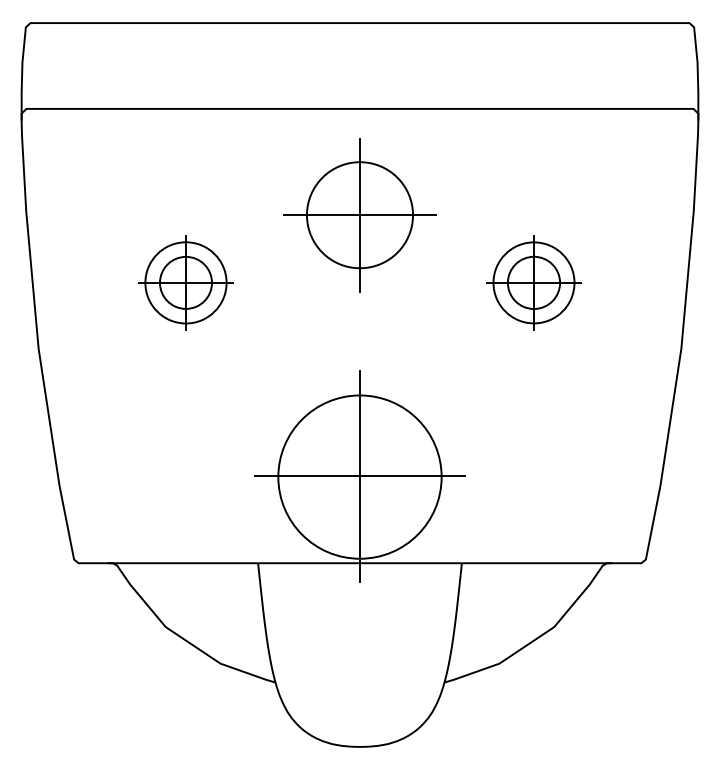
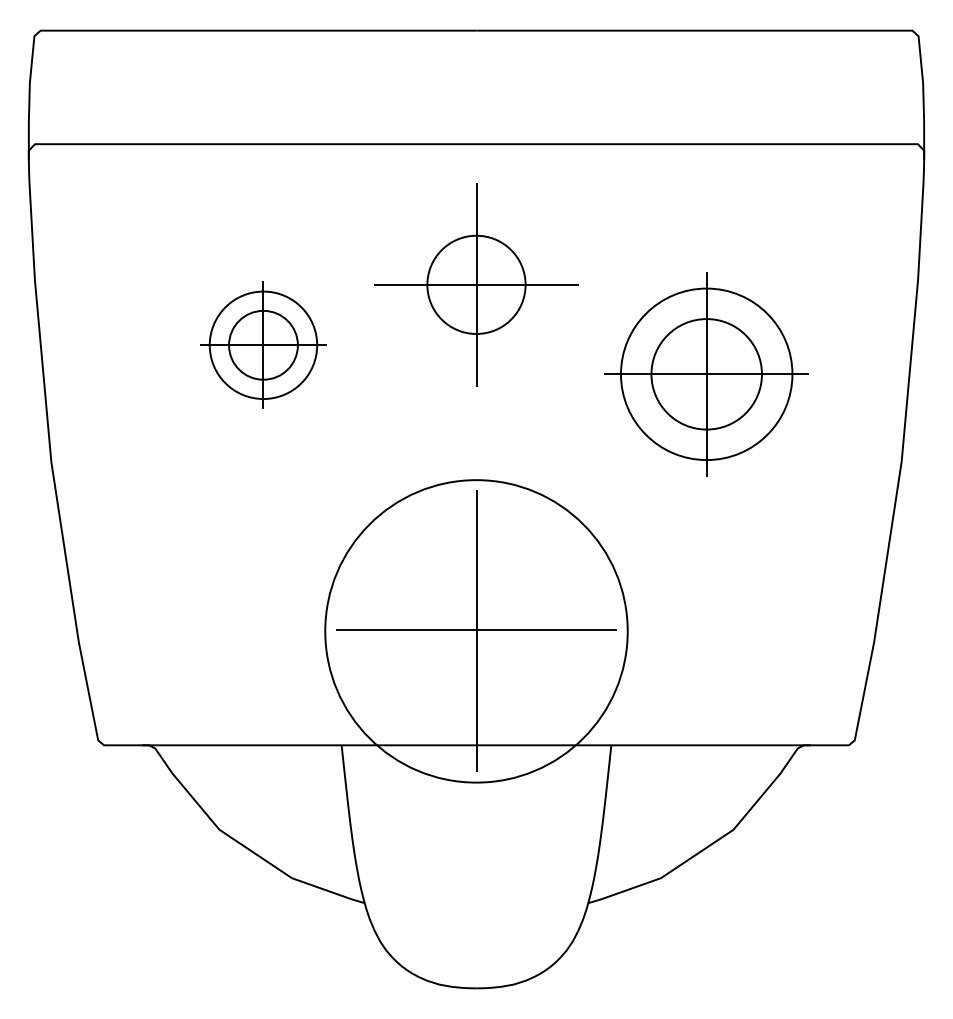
circle: (359, 215) -> (475, 285), size x0.7
part: (185, 282) -> (262, 344), moved
part: (533, 282) -> (706, 373), size x1.6
circle: (359, 476) -> (475, 630), size x1.4

